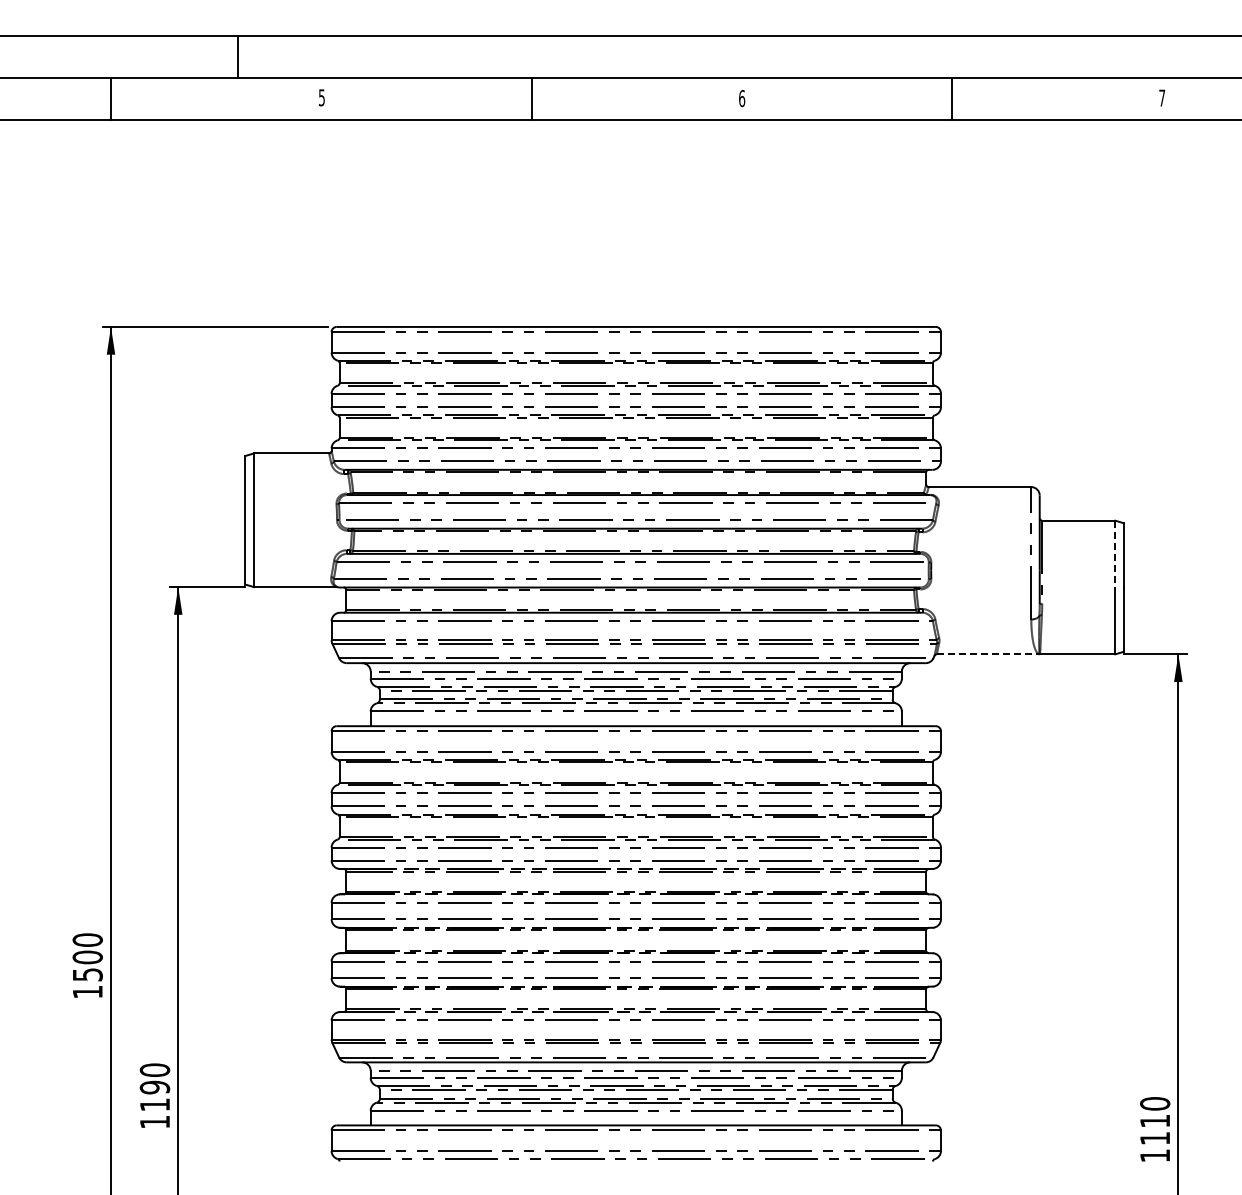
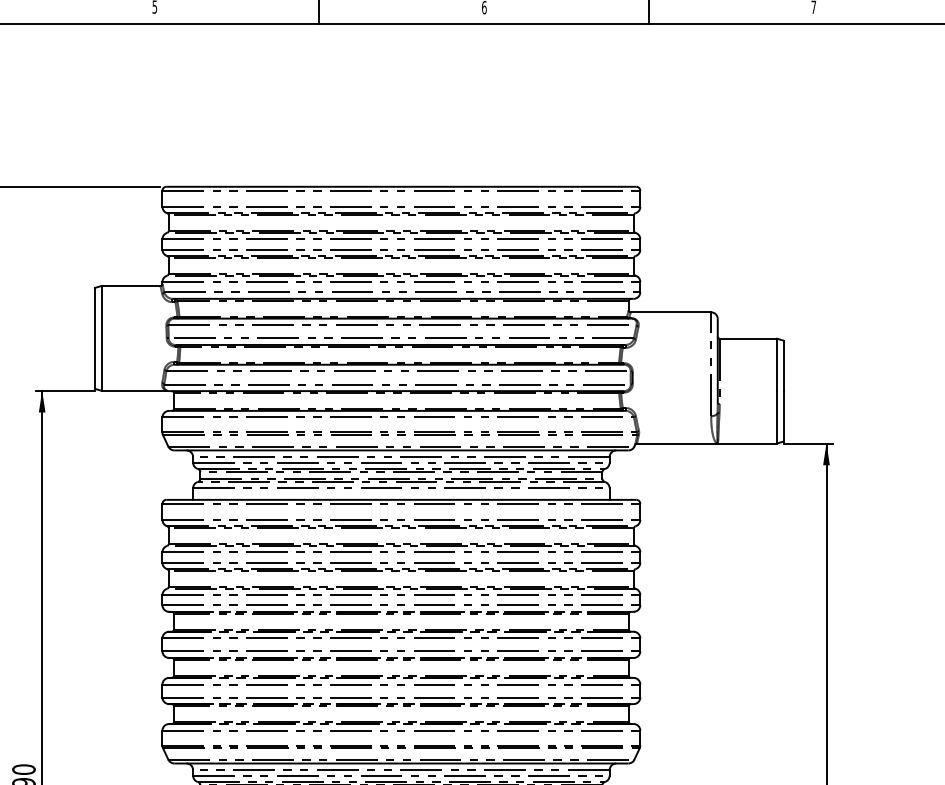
line: (1115, 554) -> (777, 365), dashed -> solid
line: (988, 654) -> (677, 443), dashed -> solid

